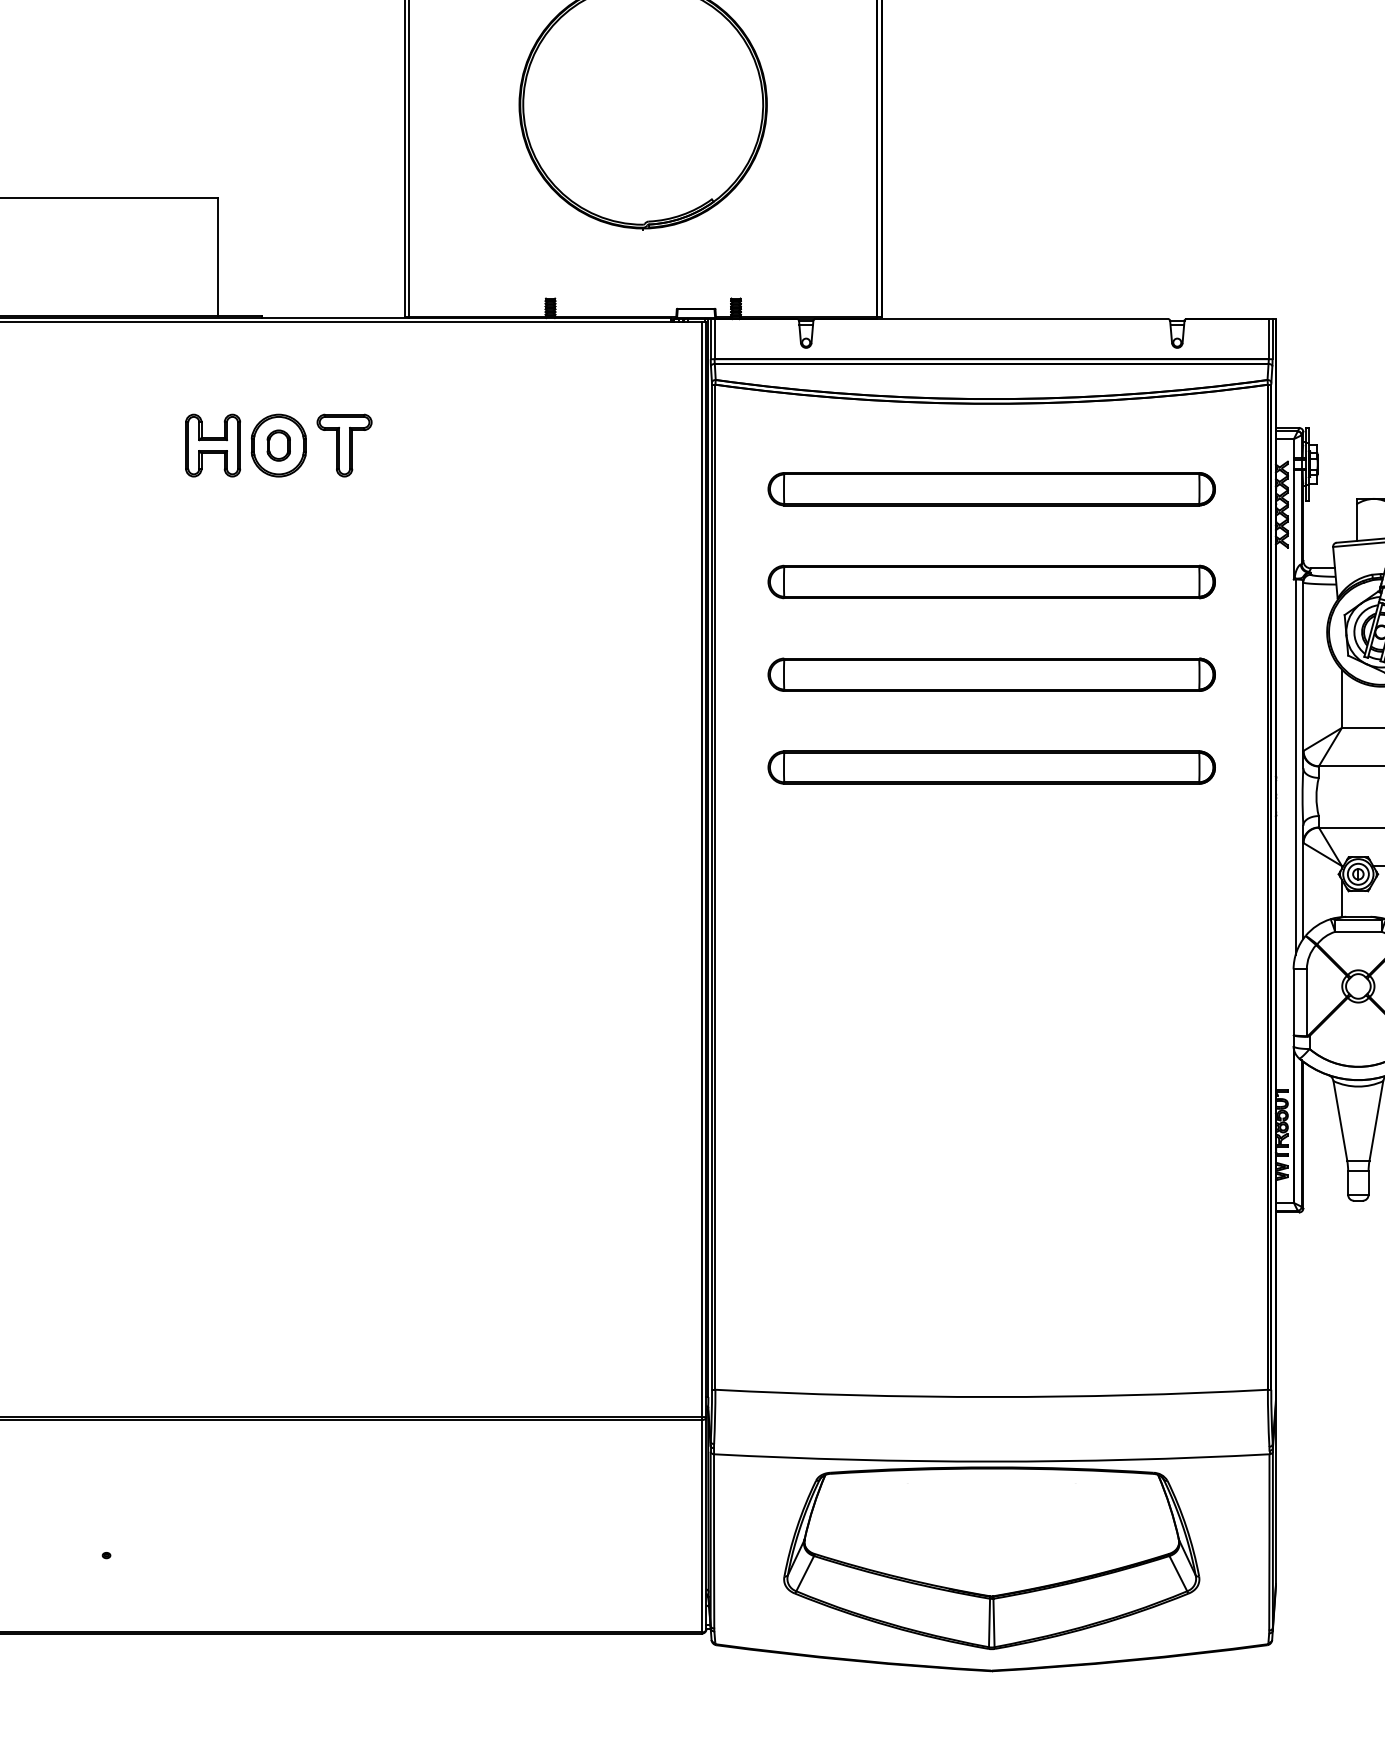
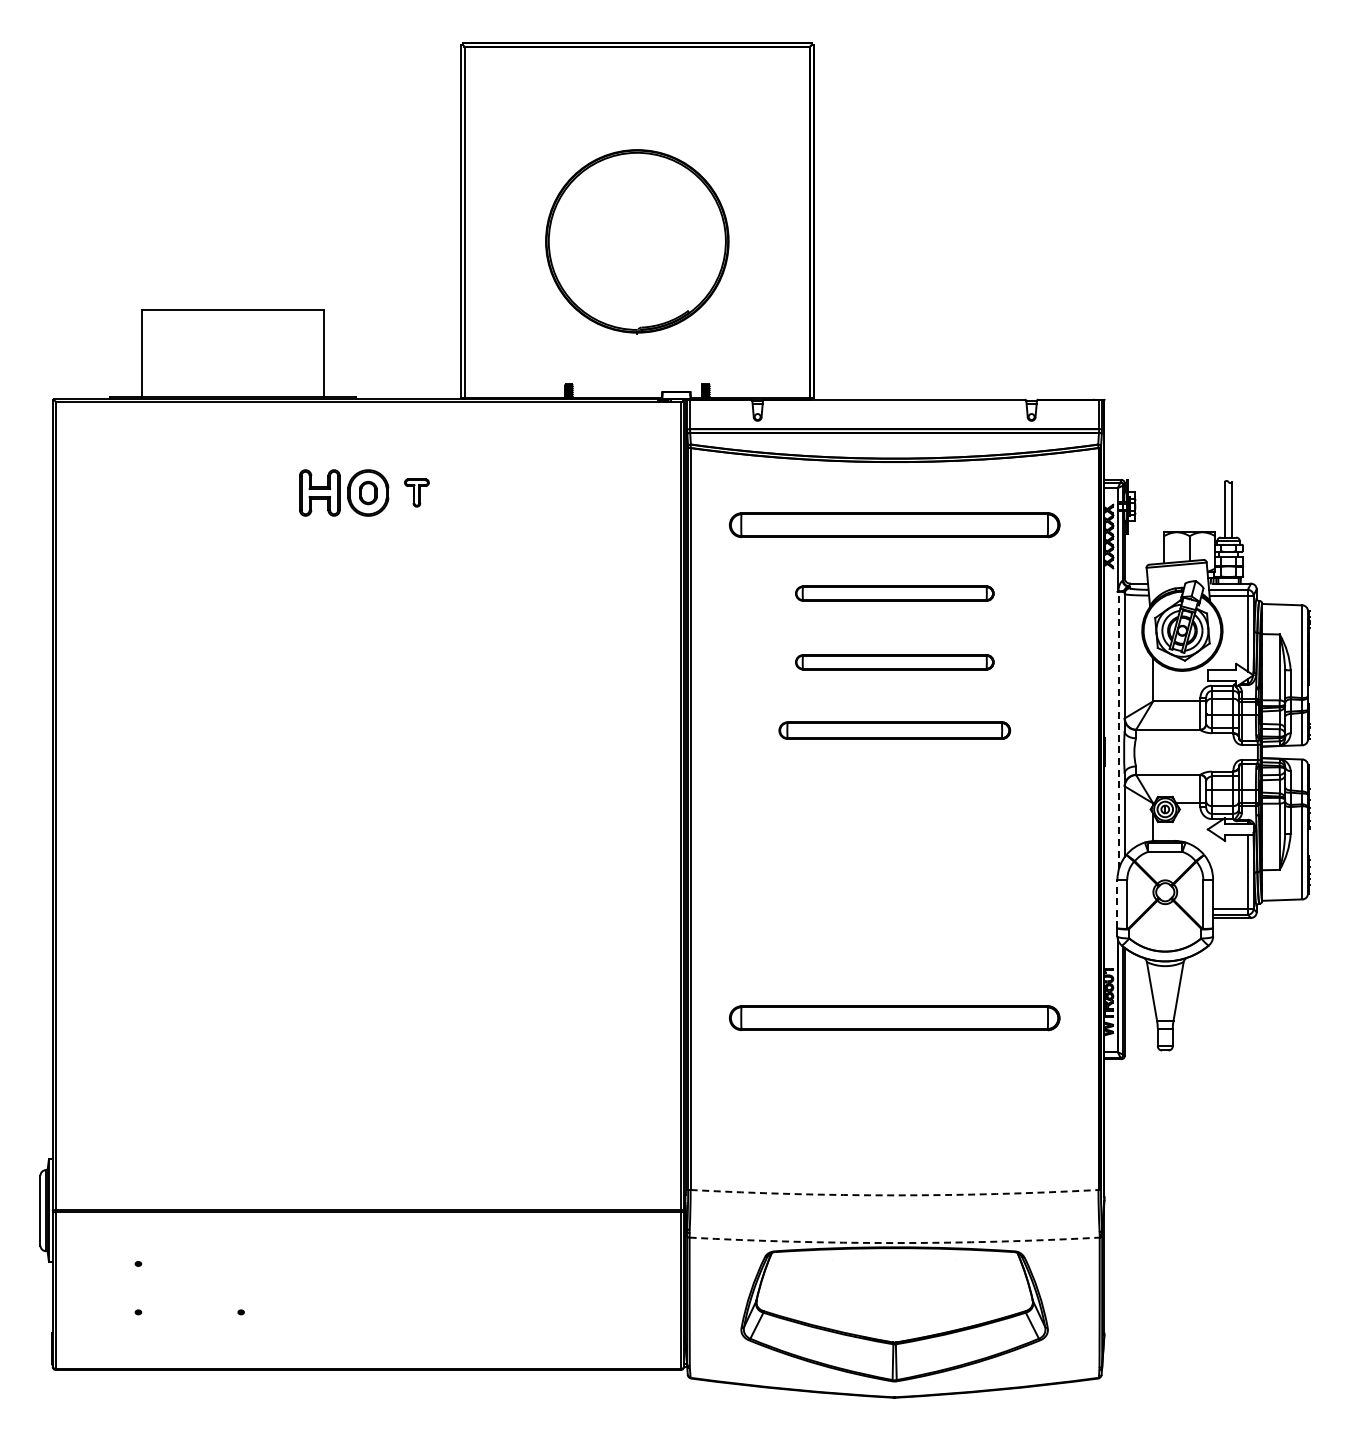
part: (344, 444) -> (416, 492), size x0.6
part: (991, 581) -> (894, 593), size x0.6
part: (991, 675) -> (894, 662), size x0.6
part: (991, 767) -> (894, 730), size x0.7
line: (1294, 767) -> (1118, 730), solid -> dashed
line: (1293, 1001) -> (1117, 903), solid -> dashed
part: (991, 1157) -> (894, 1018), added
arc: (991, 1397) -> (894, 1195), solid -> dashed
arc: (991, 1462) -> (894, 1243), solid -> dashed

